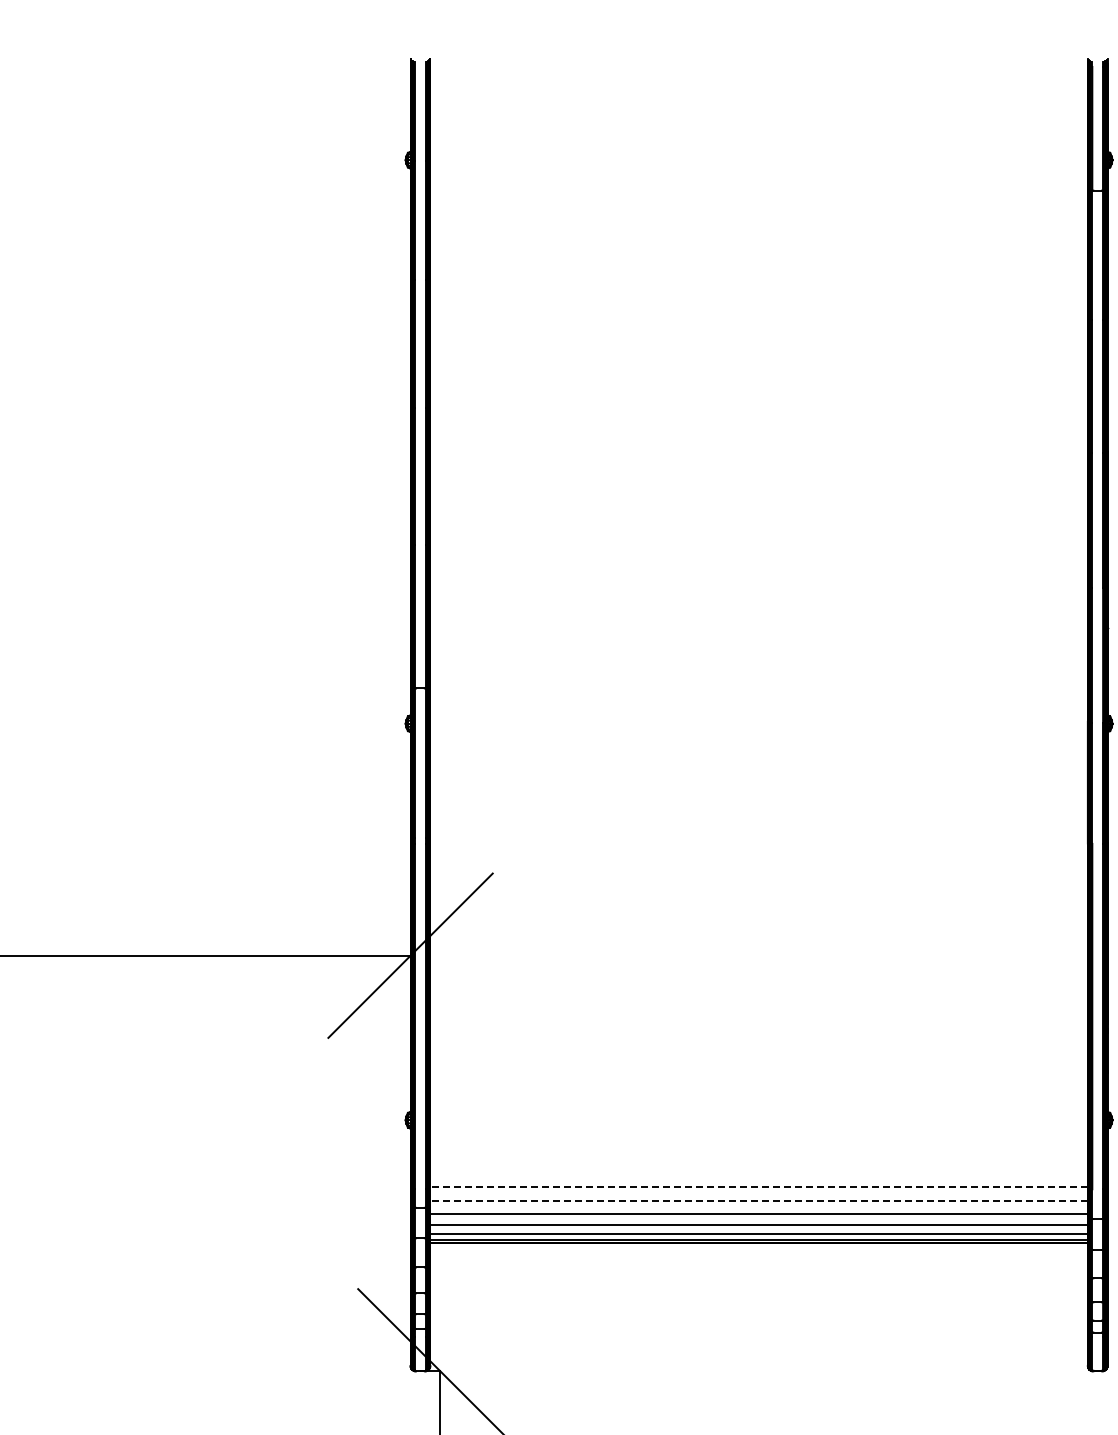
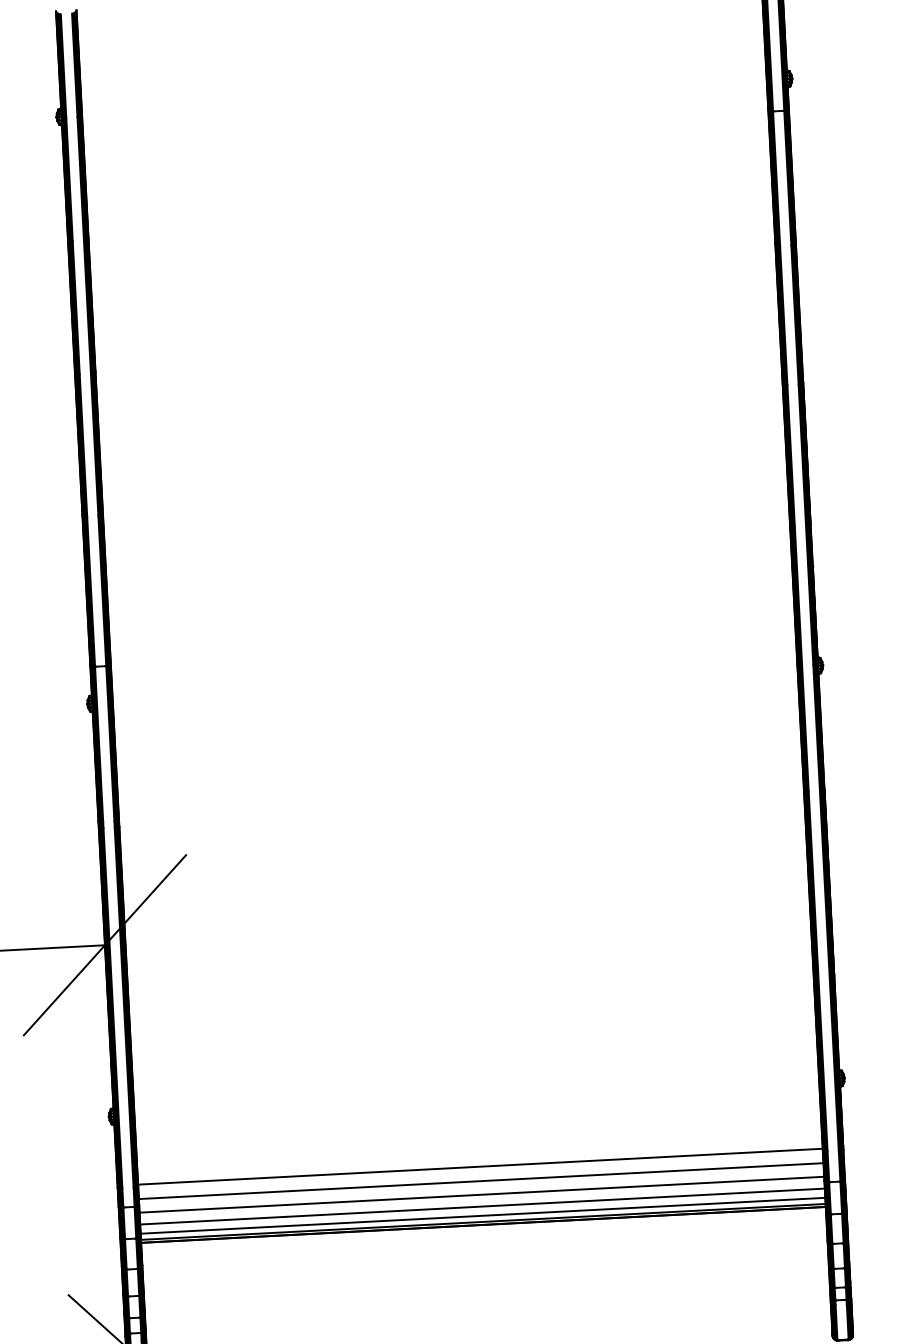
line: (759, 1186) -> (480, 1166), dashed -> solid
line: (759, 1200) -> (481, 1181), dashed -> solid

